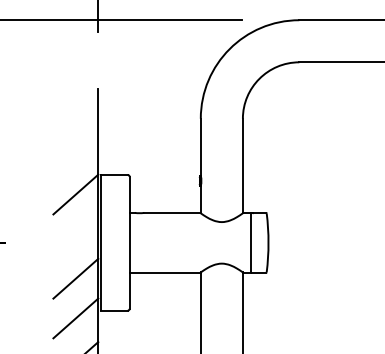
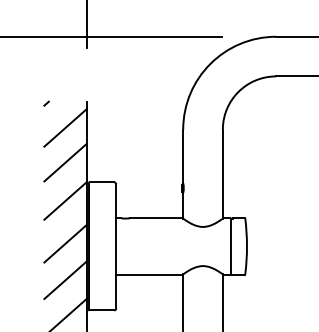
line: (55, 91) -> (46, 103), added
line: (75, 116) -> (65, 127), added
line: (75, 153) -> (65, 162), added
line: (75, 239) -> (65, 243), added

